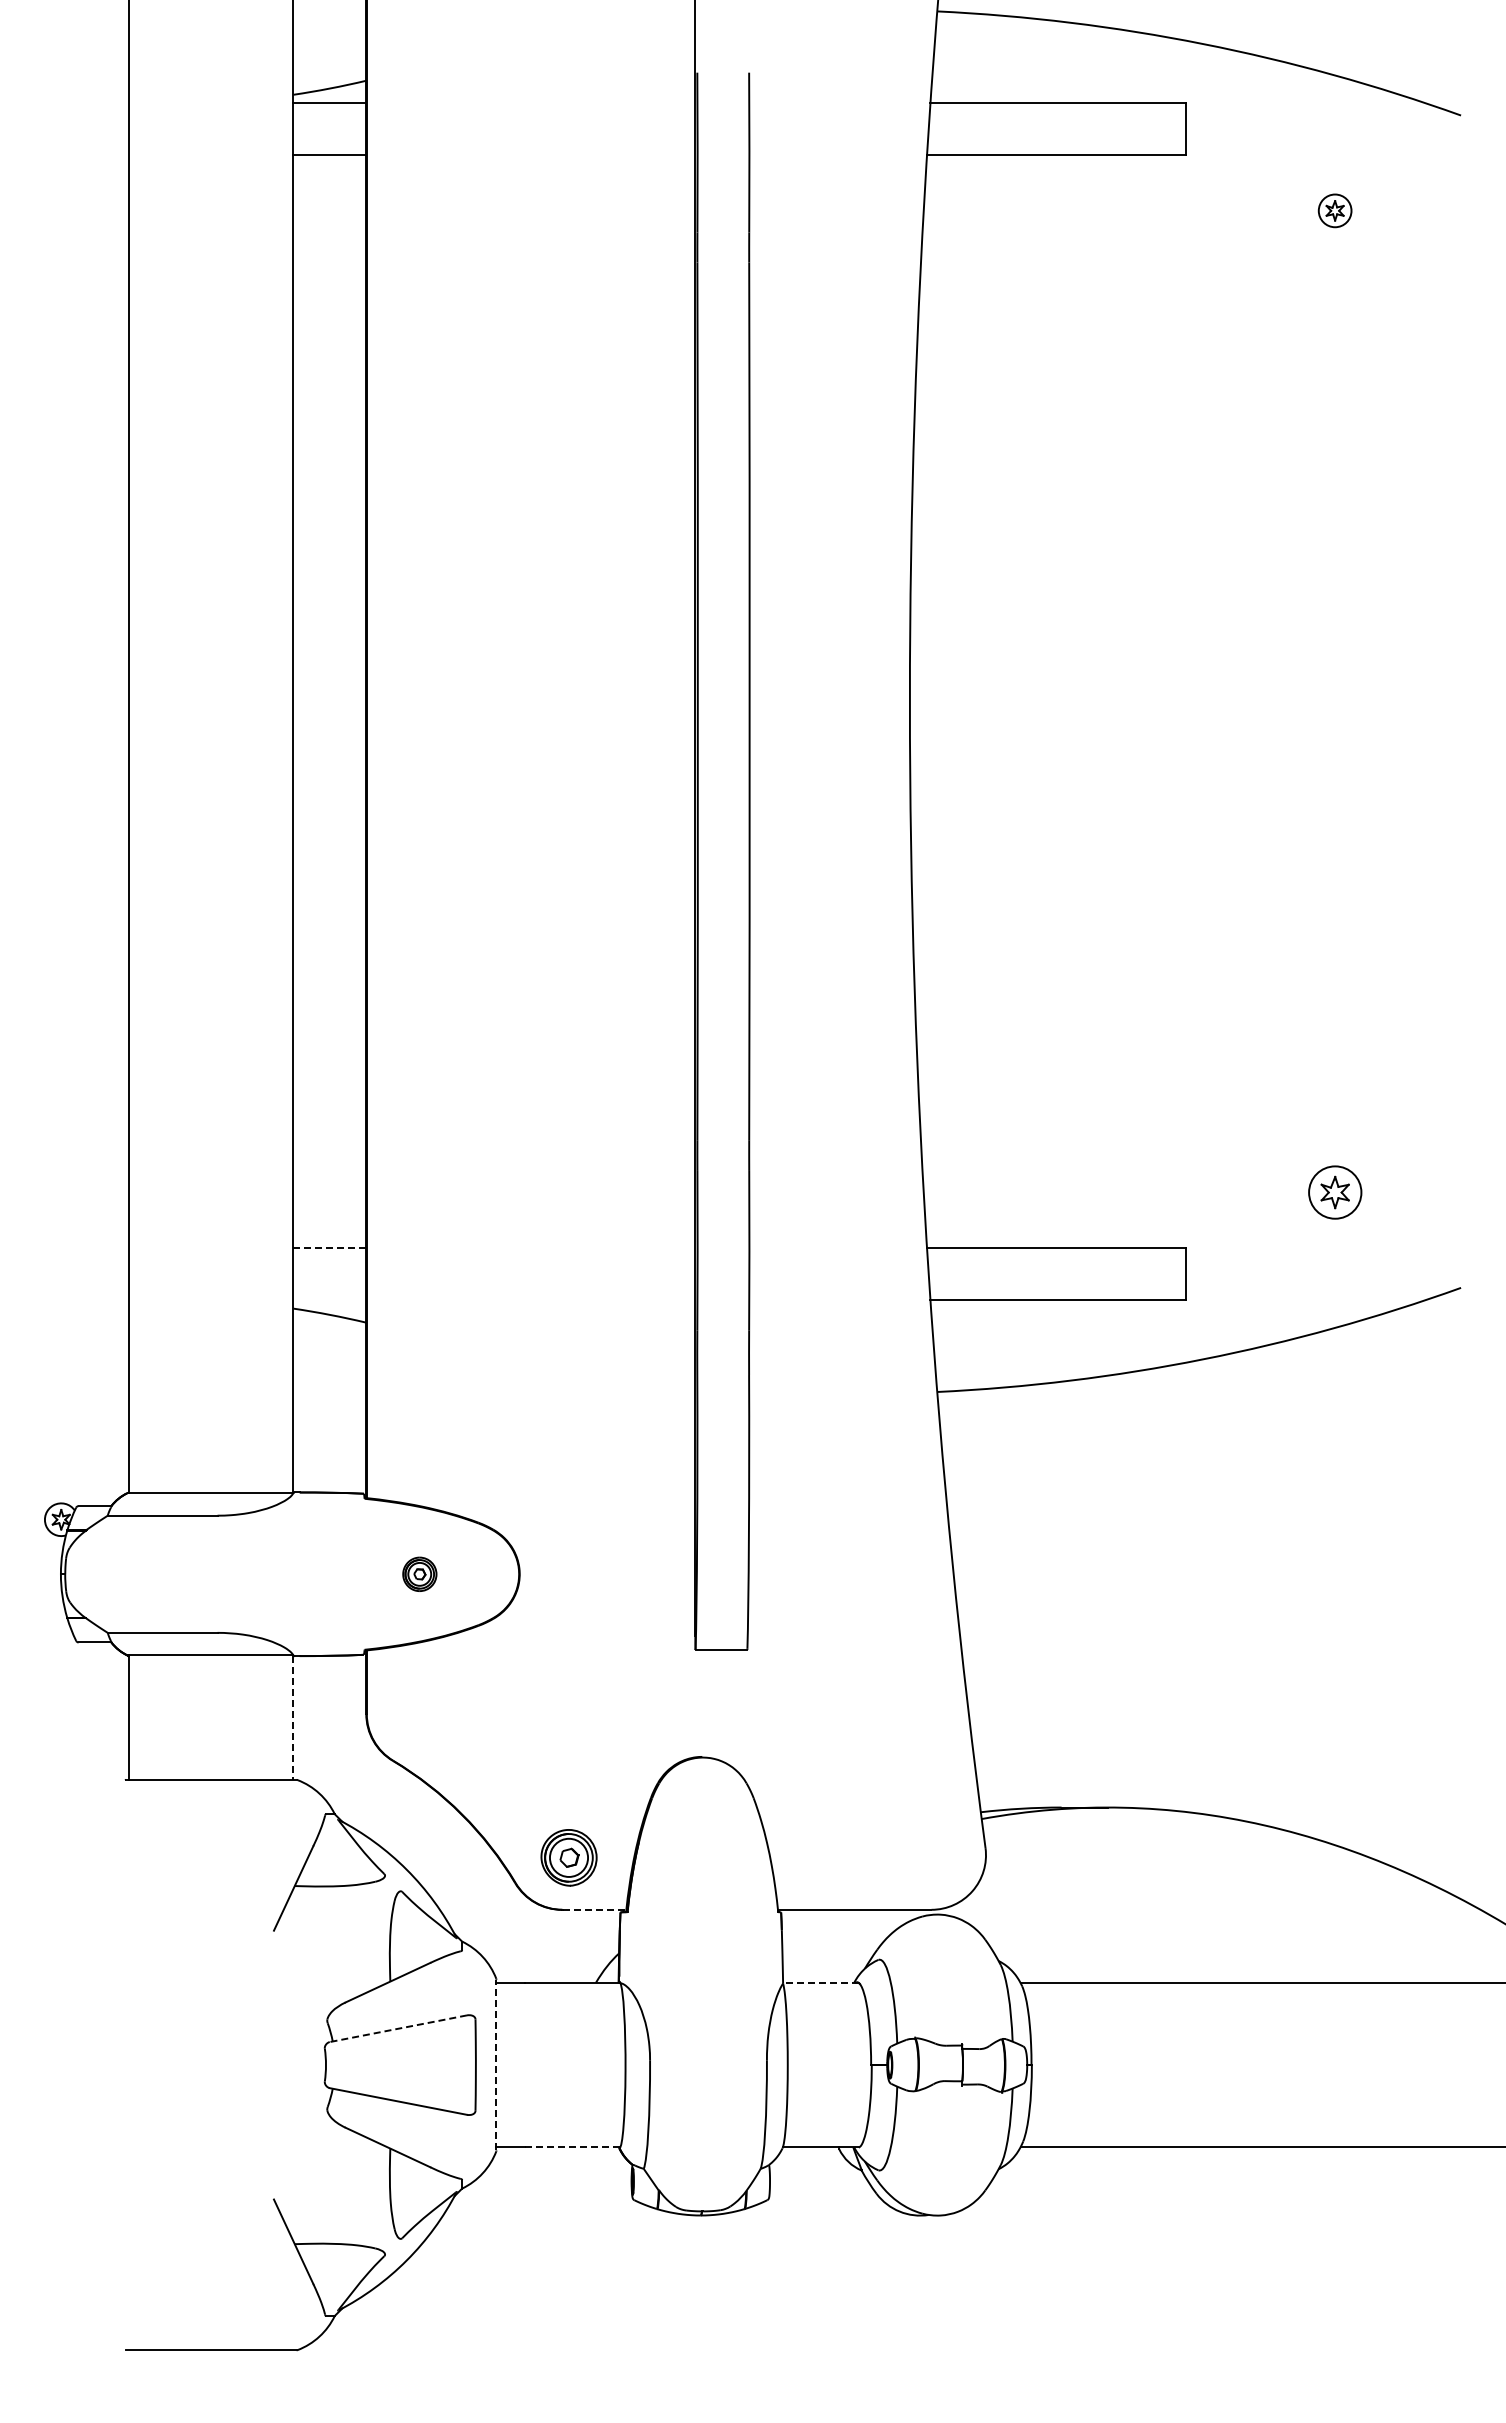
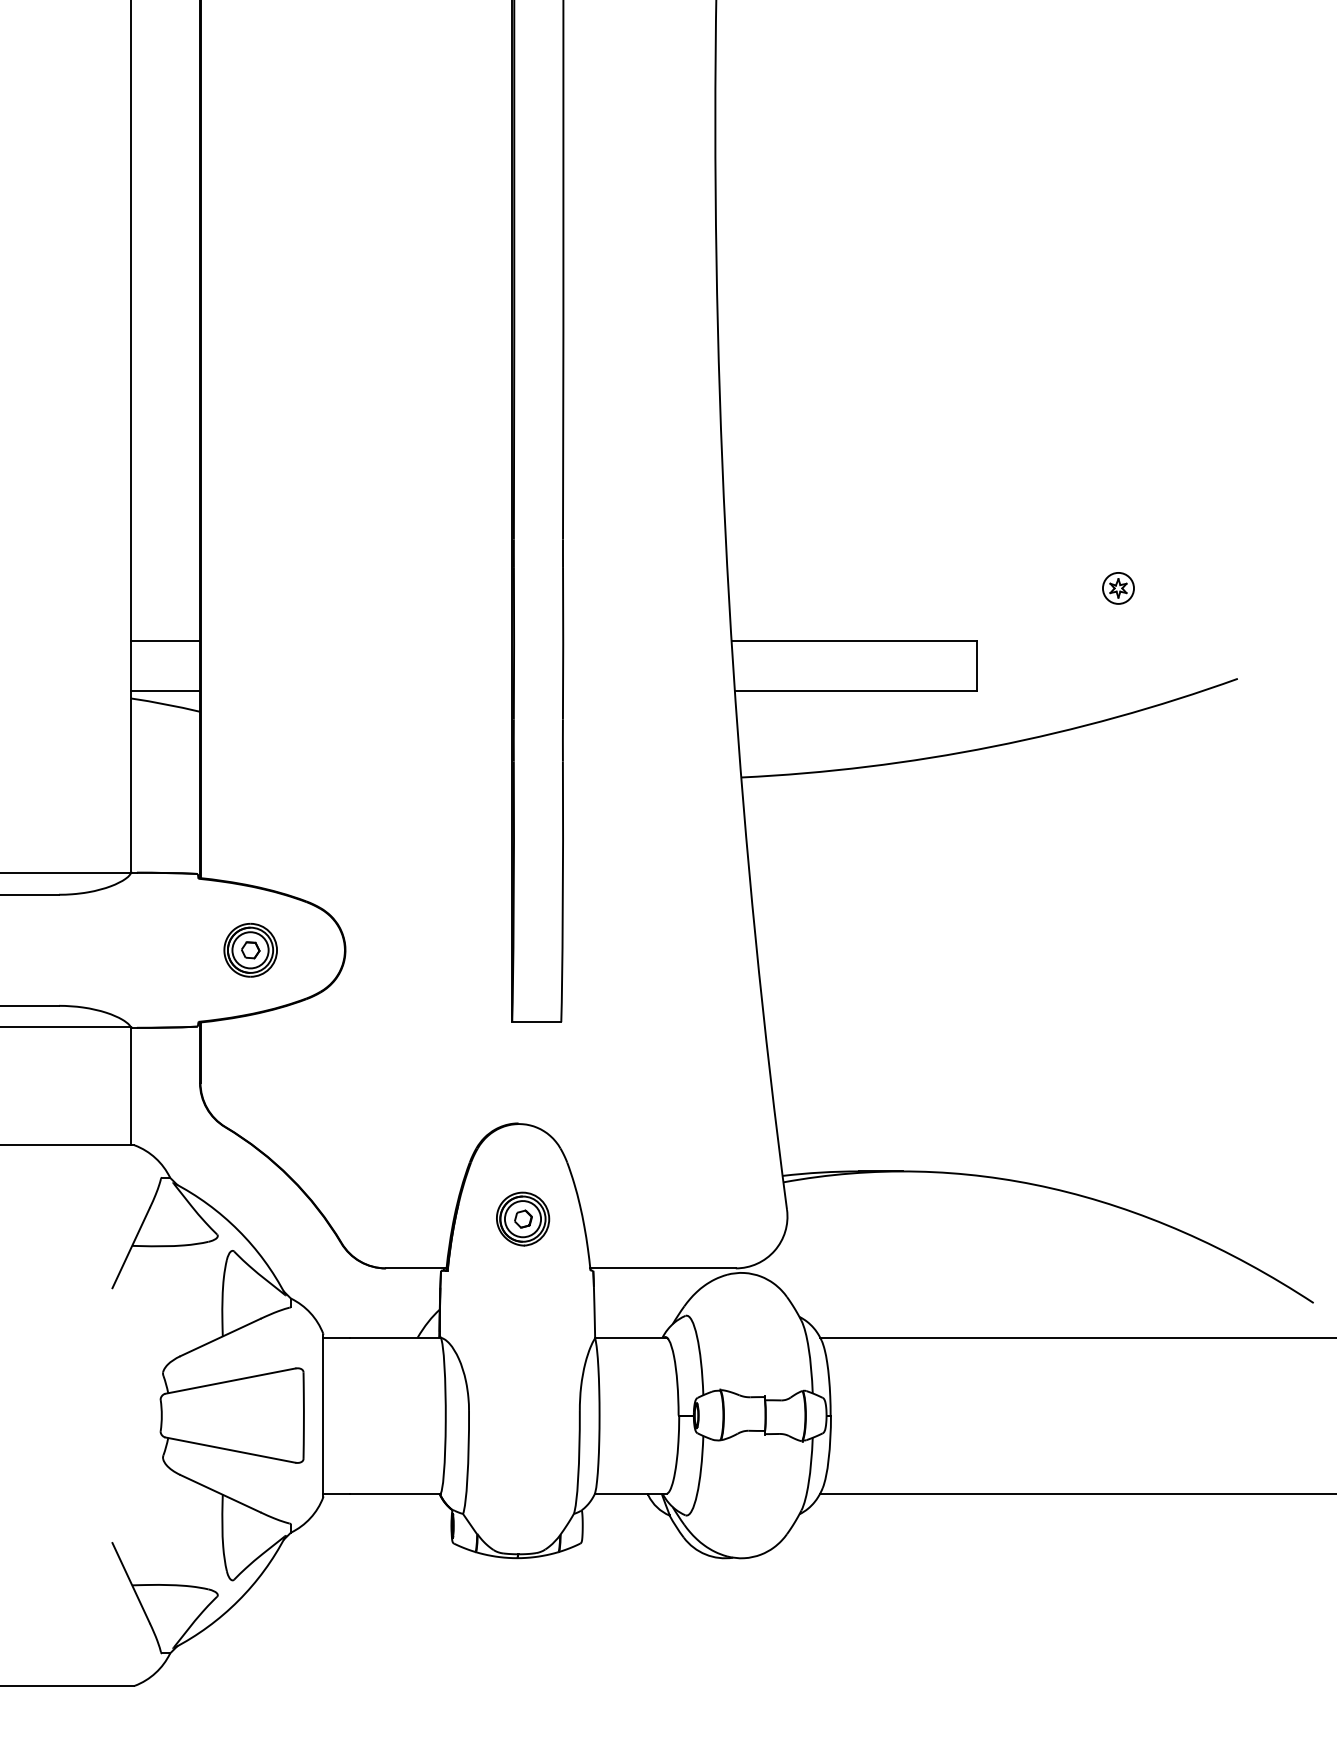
part: (1334, 1192) -> (1117, 588), size x0.62
line: (330, 1248) -> (166, 641), dashed -> solid
line: (329, 1300) -> (165, 690), added
part: (419, 1574) -> (250, 950), size x1.67
line: (293, 1718) -> (131, 1087), dashed -> solid
part: (568, 1857) -> (522, 1218), moved
line: (594, 1909) -> (416, 1268), dashed -> solid
line: (820, 1982) -> (630, 1337), dashed -> solid
line: (398, 2028) -> (230, 1380), dashed -> solid
line: (496, 2064) -> (323, 1415), dashed -> solid
line: (572, 2147) -> (395, 1493), dashed -> solid

